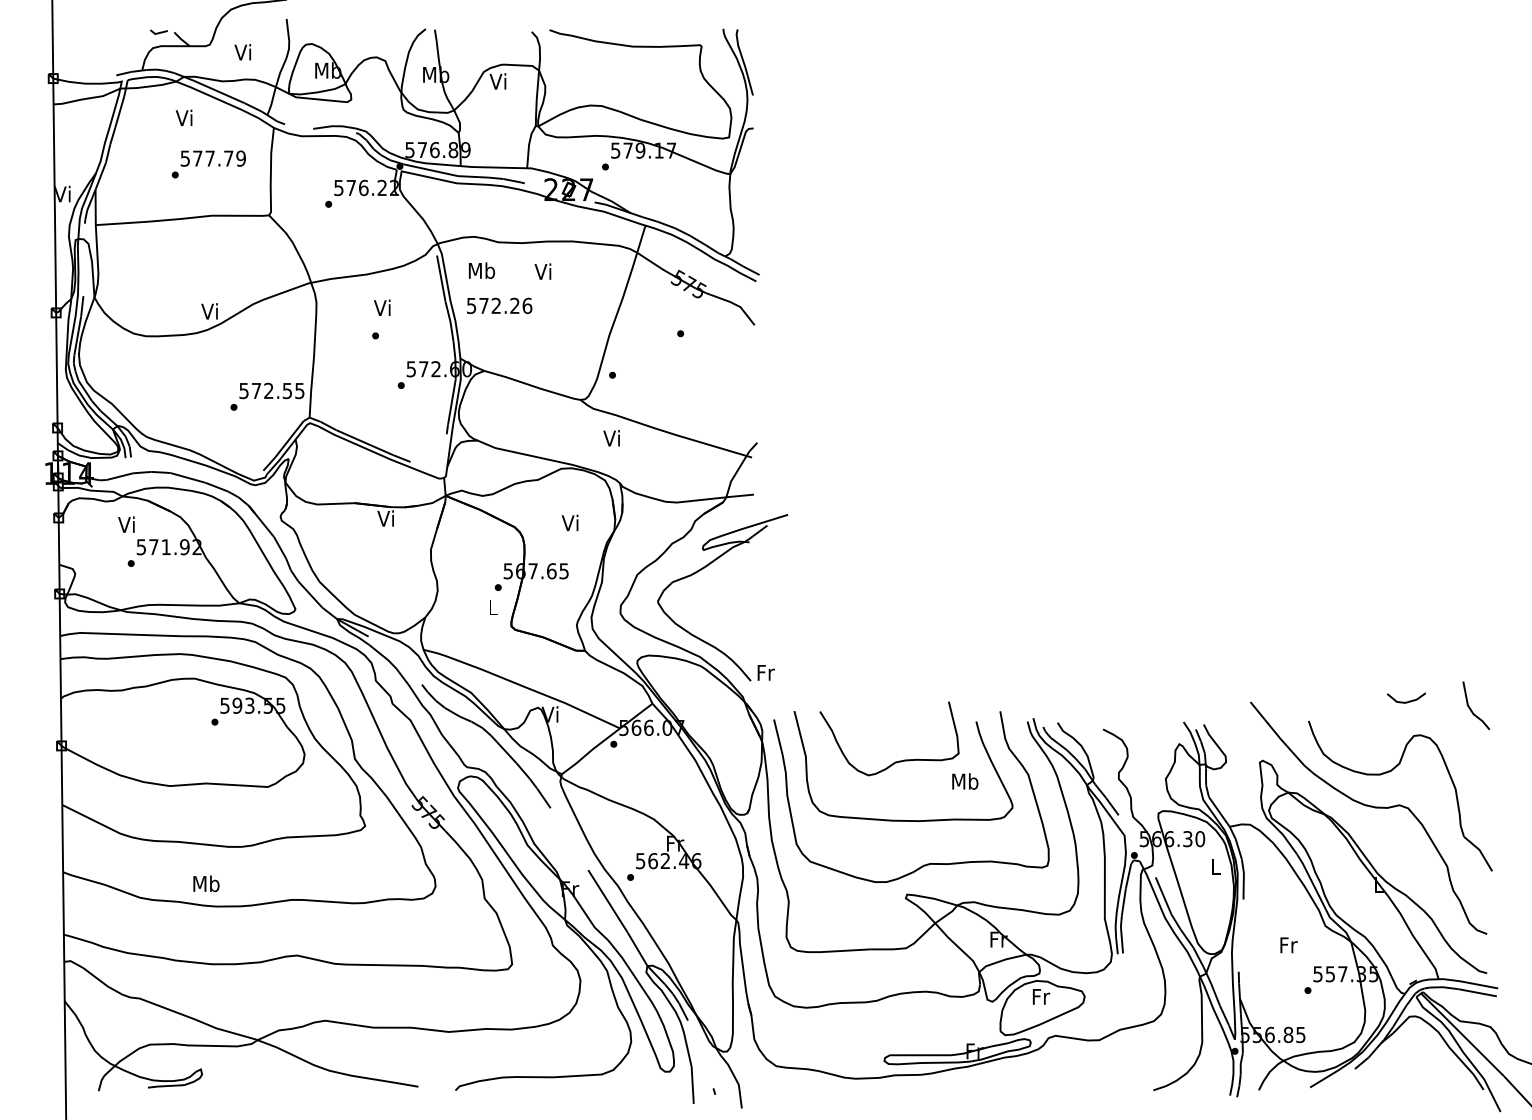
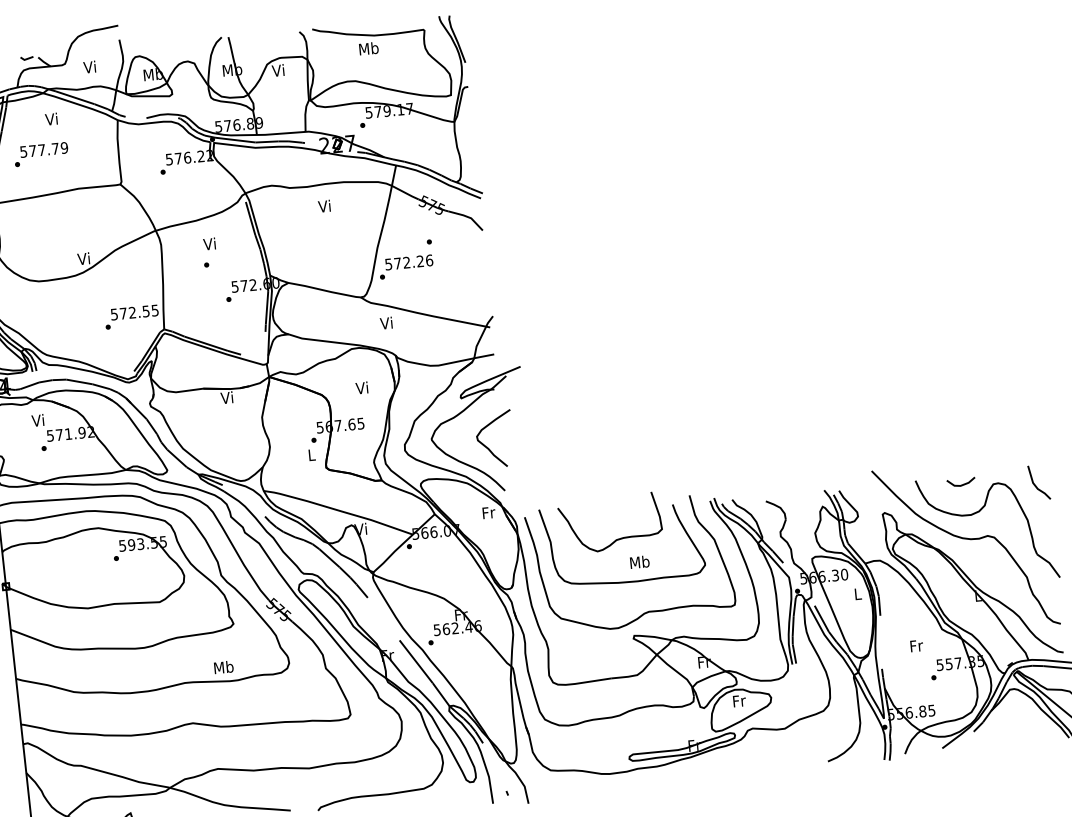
text: (208, 164) -> (41, 154), moved
text: (481, 270) -> (368, 48), moved
text: (499, 305) -> (409, 262), moved
curve: (732, 619) -> (487, 447), added
text: (765, 672) -> (488, 512), moved
line: (1406, 701) -> (961, 484), moved
line: (1470, 707) -> (1035, 484), moved
text: (965, 781) -> (640, 562), moved
text: (206, 883) -> (223, 667), moved

